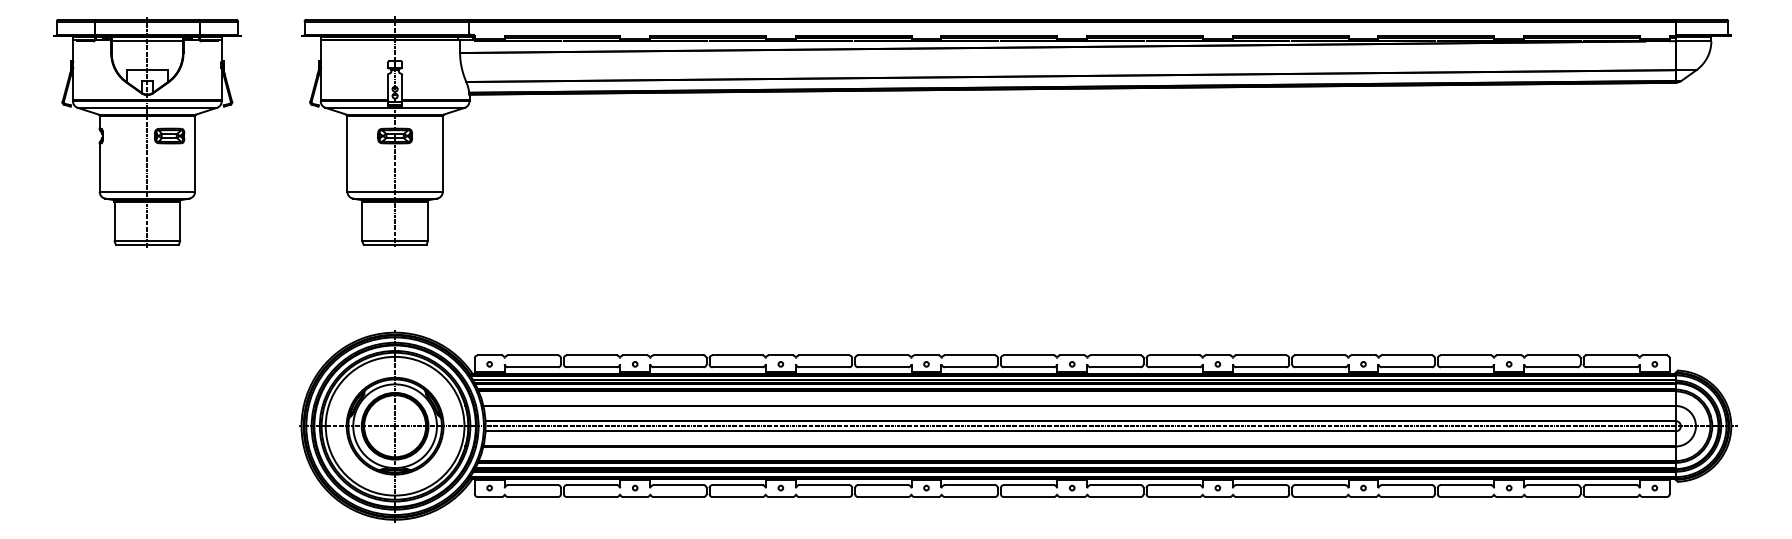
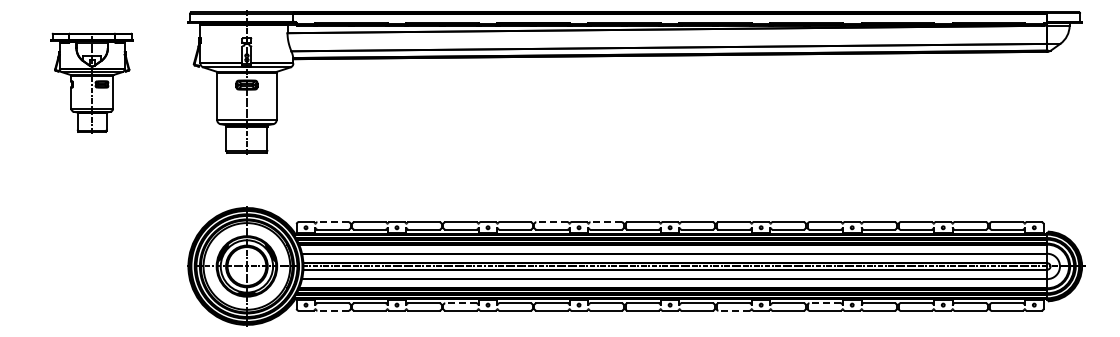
part: (148, 131) -> (92, 82), size x0.7
line: (533, 355) -> (333, 222), solid -> dashed
line: (884, 355) -> (552, 222), solid -> dashed
line: (970, 355) -> (606, 222), solid -> dashed
line: (736, 485) -> (460, 303), solid -> dashed
line: (1320, 485) -> (825, 303), solid -> dashed
line: (533, 496) -> (333, 310), solid -> dashed
line: (1175, 496) -> (734, 310), solid -> dashed

